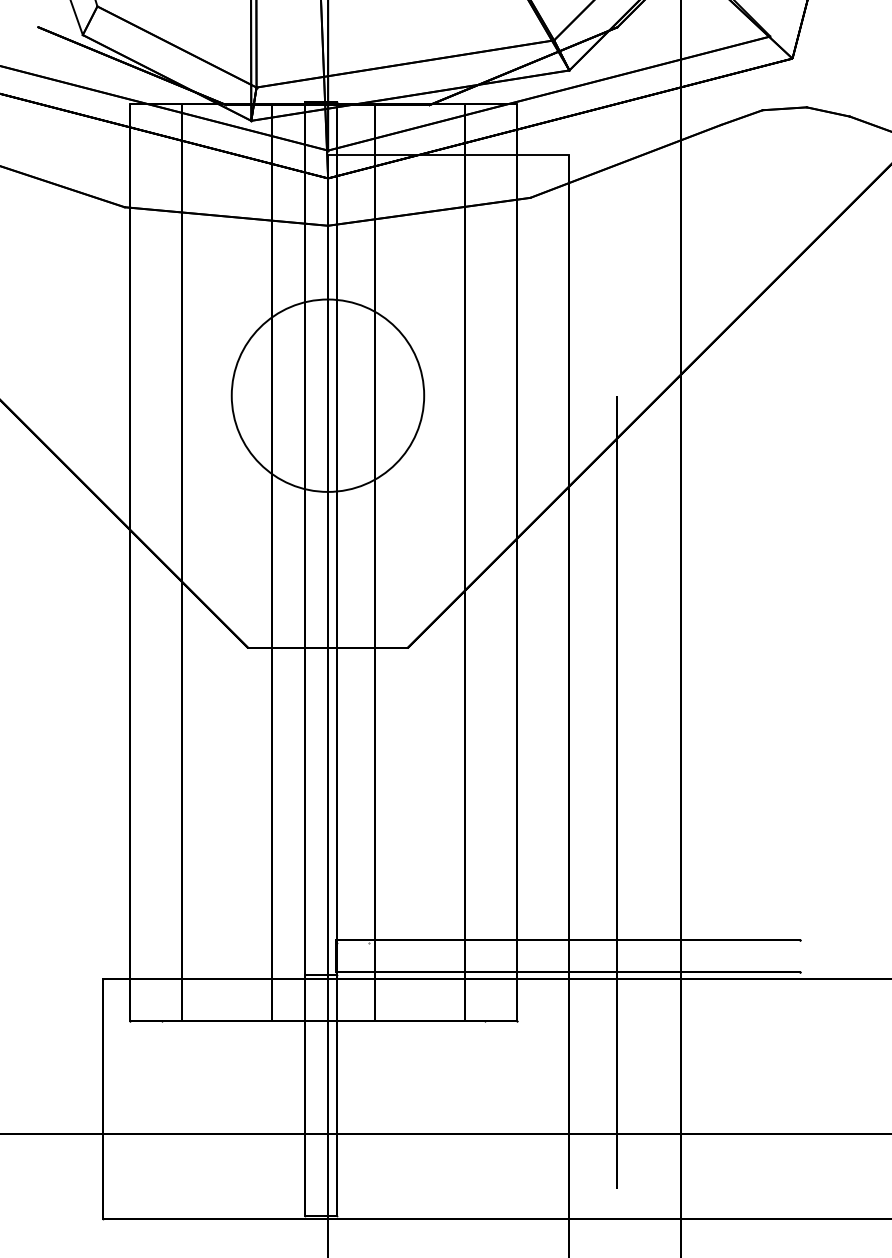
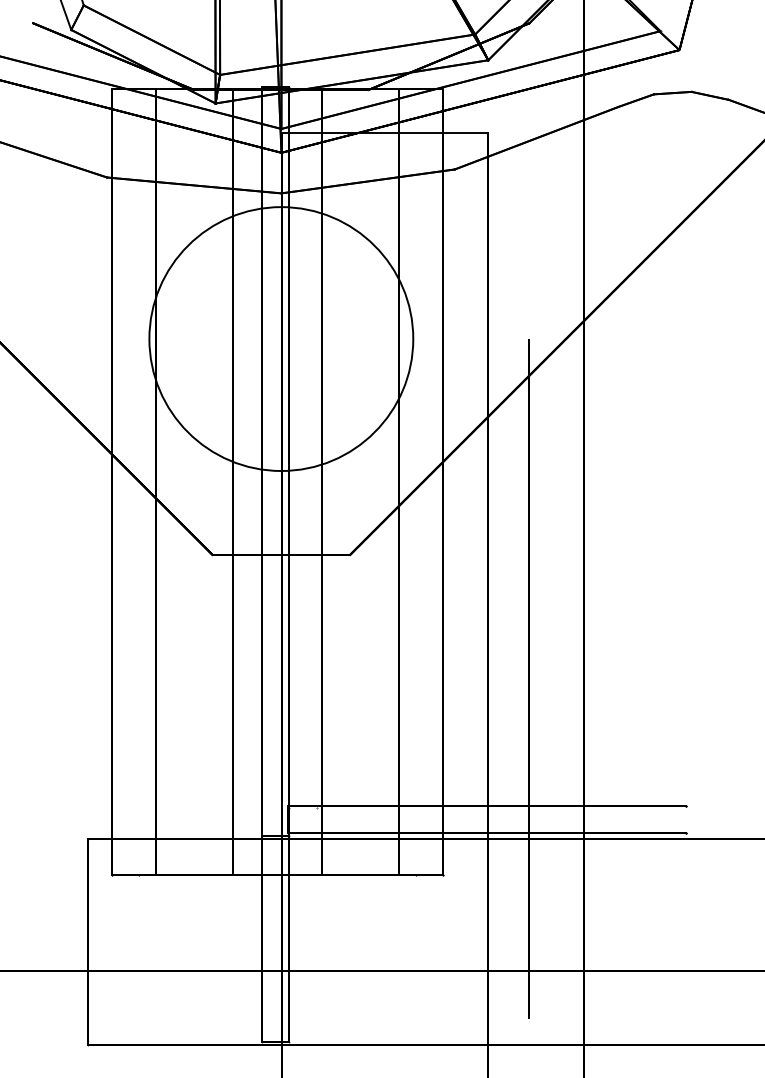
circle: (327, 395) -> (280, 338), size x1.6

